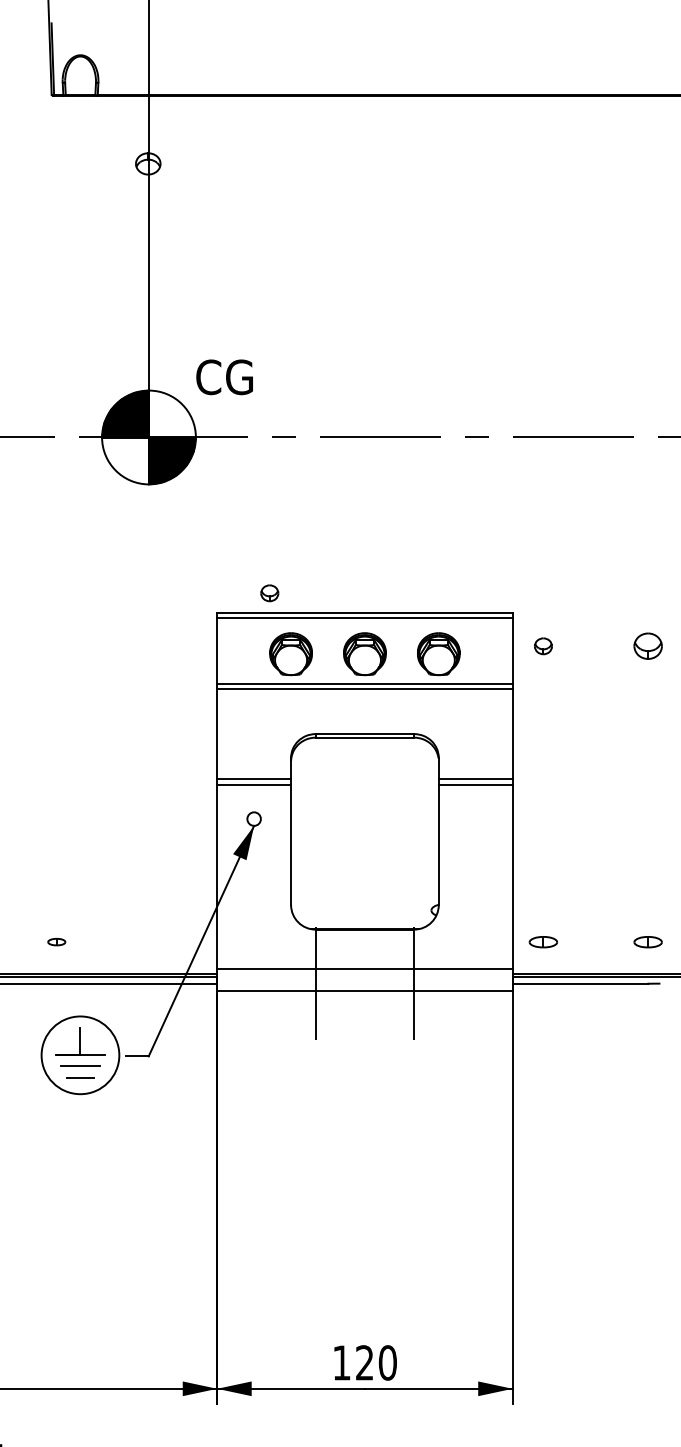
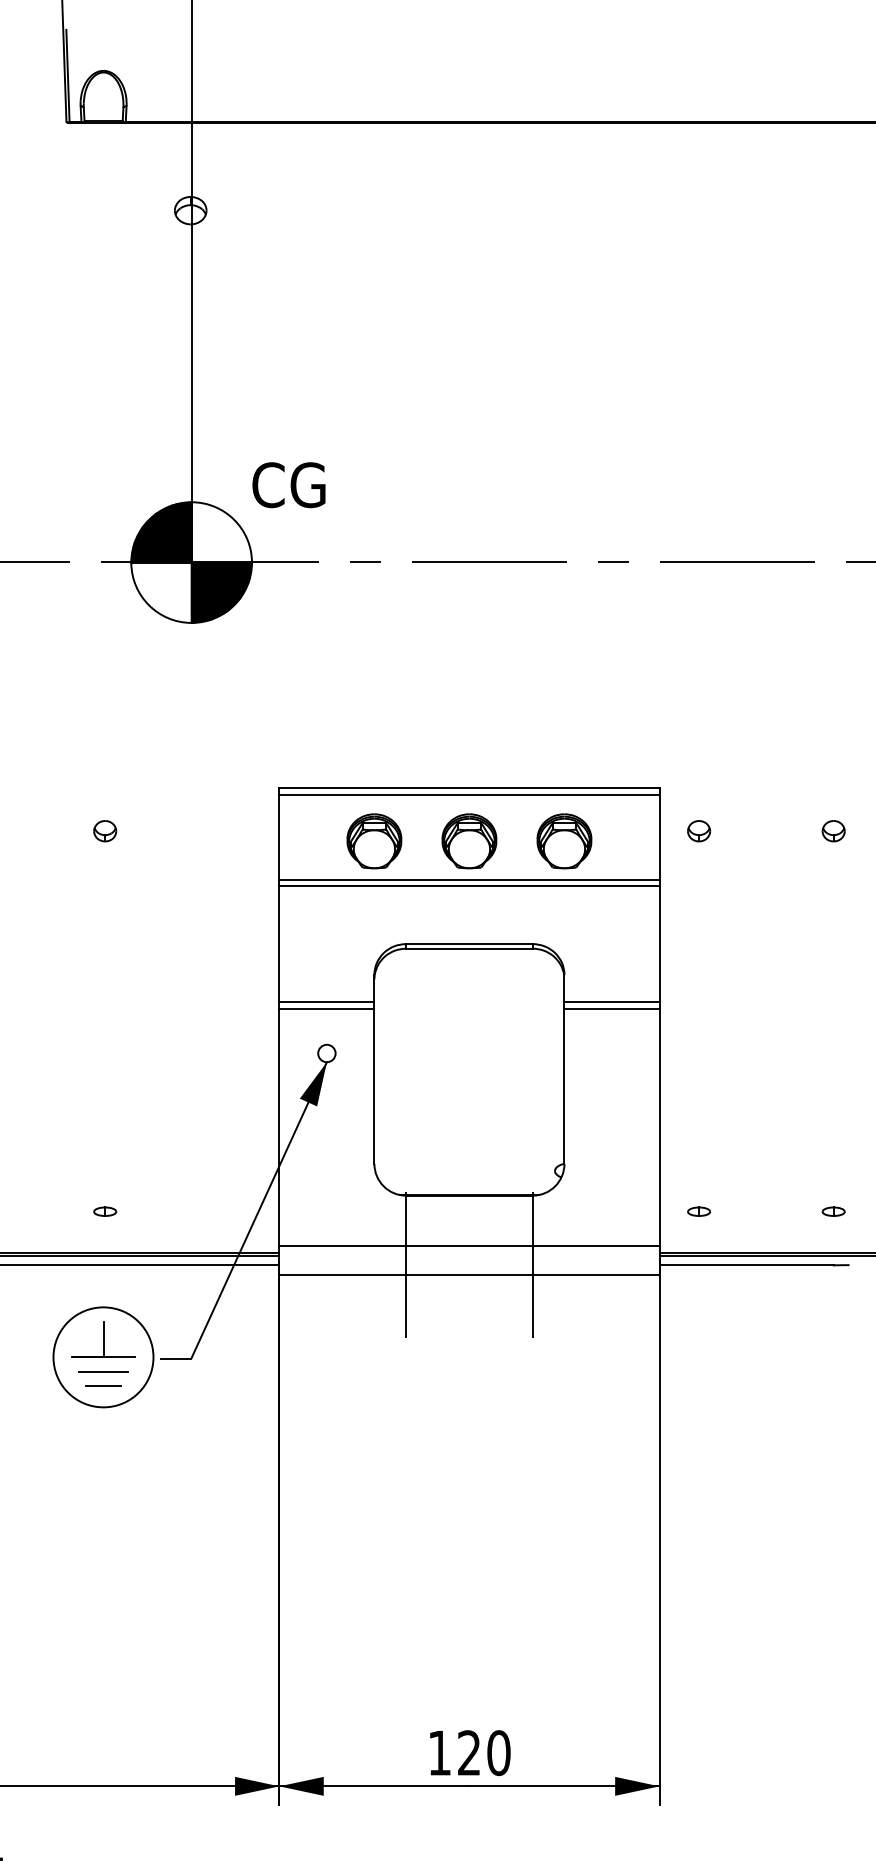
part: (269, 593) -> (104, 831), moved
part: (647, 646) -> (832, 831), size x0.62
part: (56, 941) -> (104, 1210), moved
part: (543, 941) -> (699, 1210), size x0.62
part: (647, 941) -> (832, 1210), size x0.62

